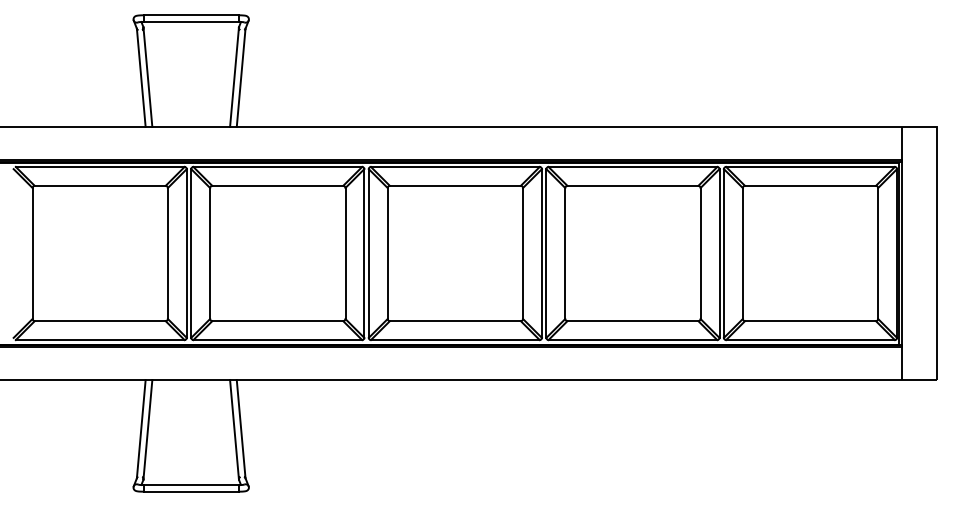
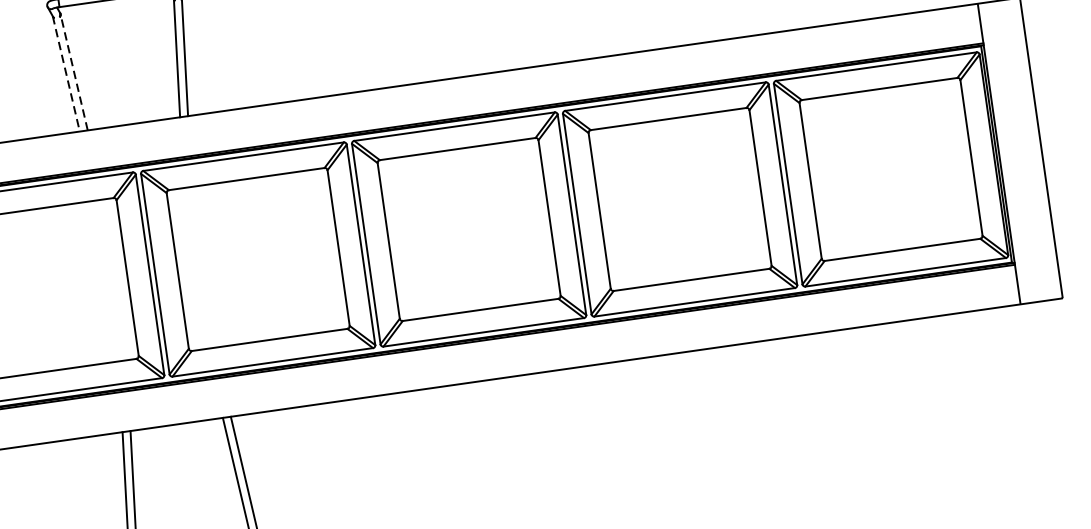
line: (147, 77) -> (73, 72), solid -> dashed
line: (141, 78) -> (66, 74), solid -> dashed

